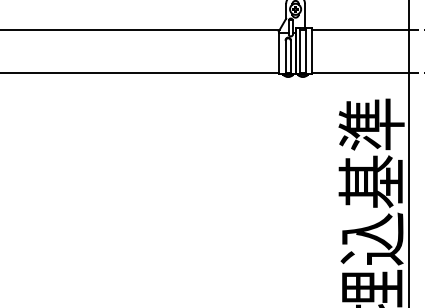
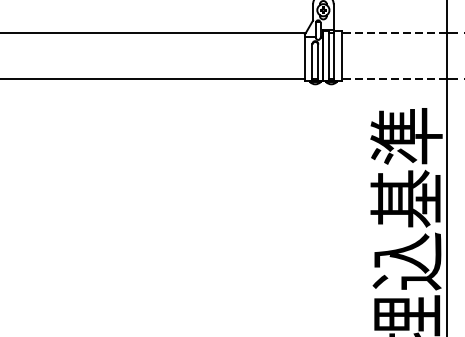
line: (359, 30) -> (393, 33), solid -> dashed
line: (359, 72) -> (393, 79), solid -> dashed

